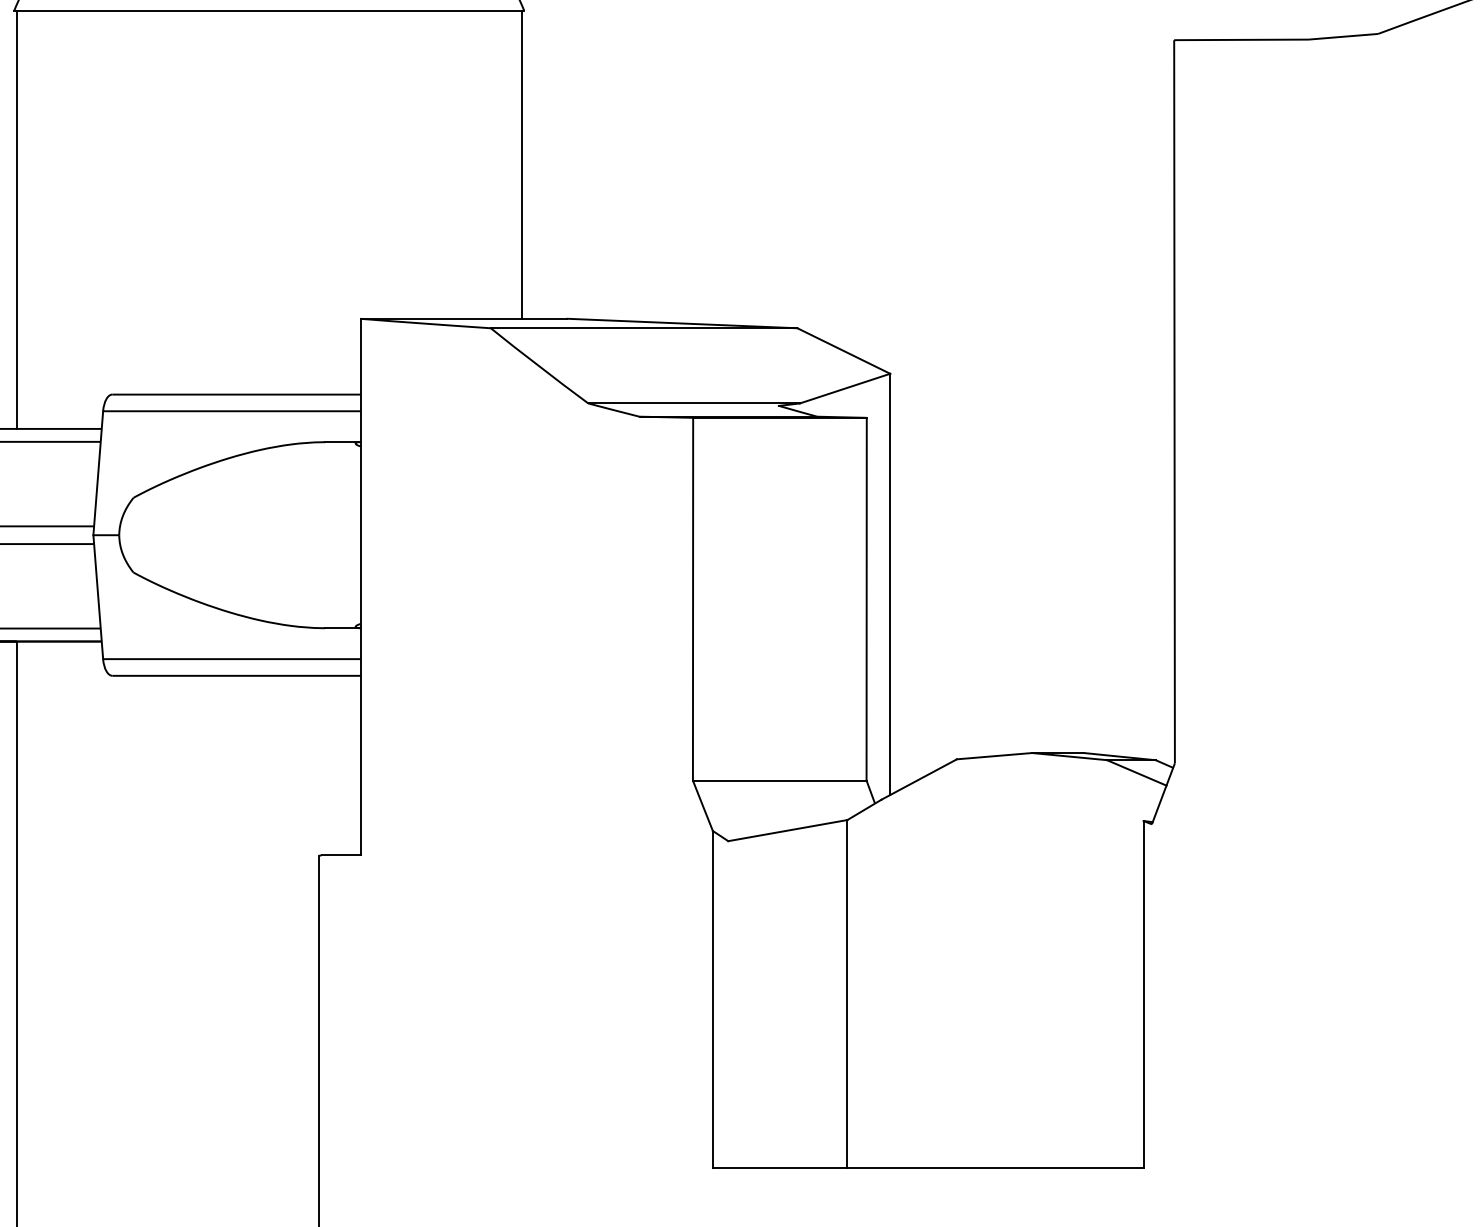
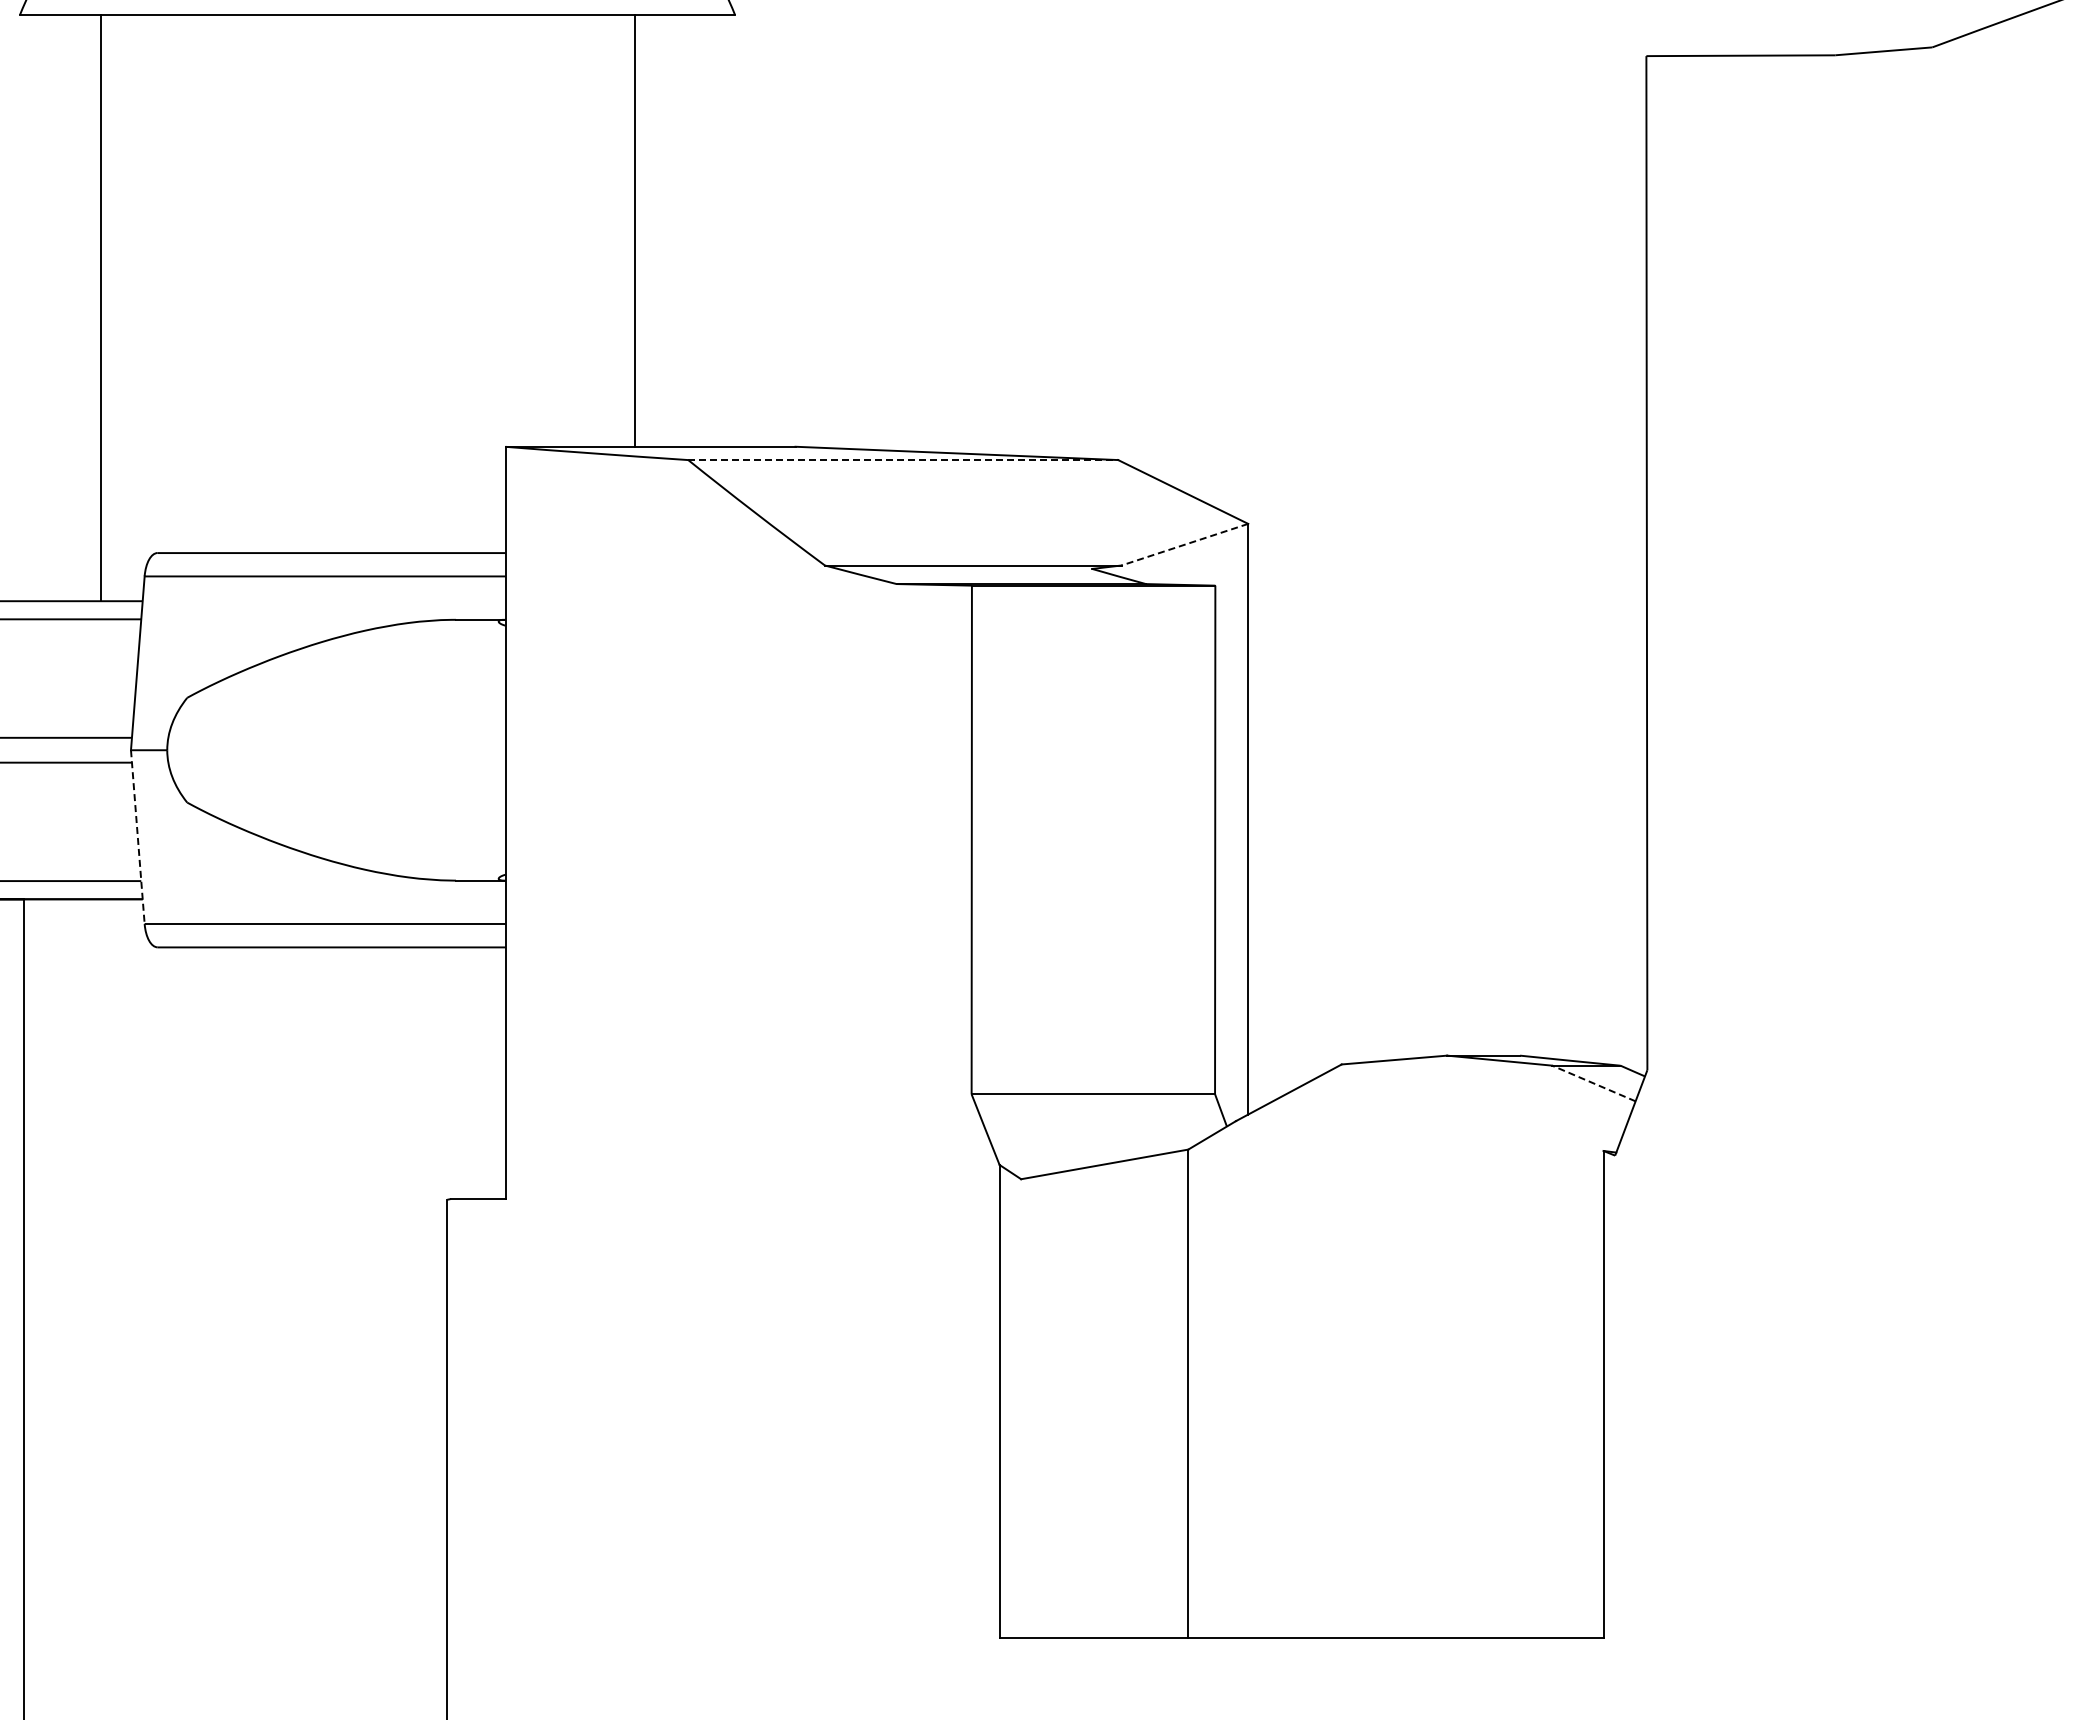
line: (521, 164) -> (635, 230), moved
line: (16, 220) -> (100, 308), moved
line: (644, 328) -> (903, 460), solid -> dashed
line: (844, 388) -> (1184, 544), solid -> dashed
line: (98, 597) -> (137, 837), solid -> dashed
line: (1136, 772) -> (1593, 1083), solid -> dashed

